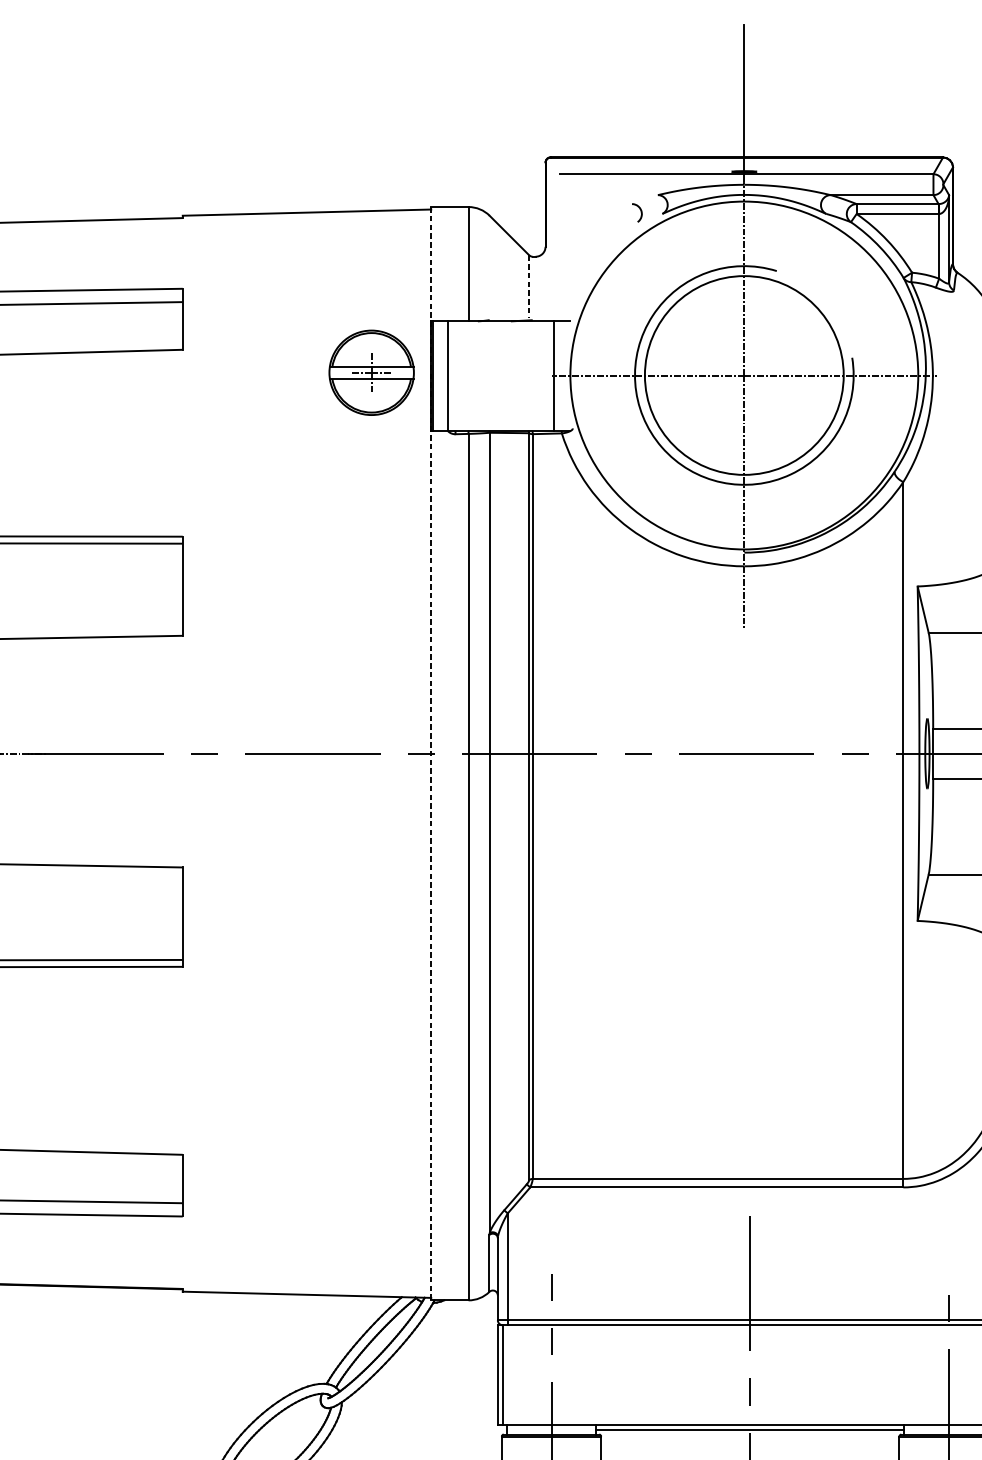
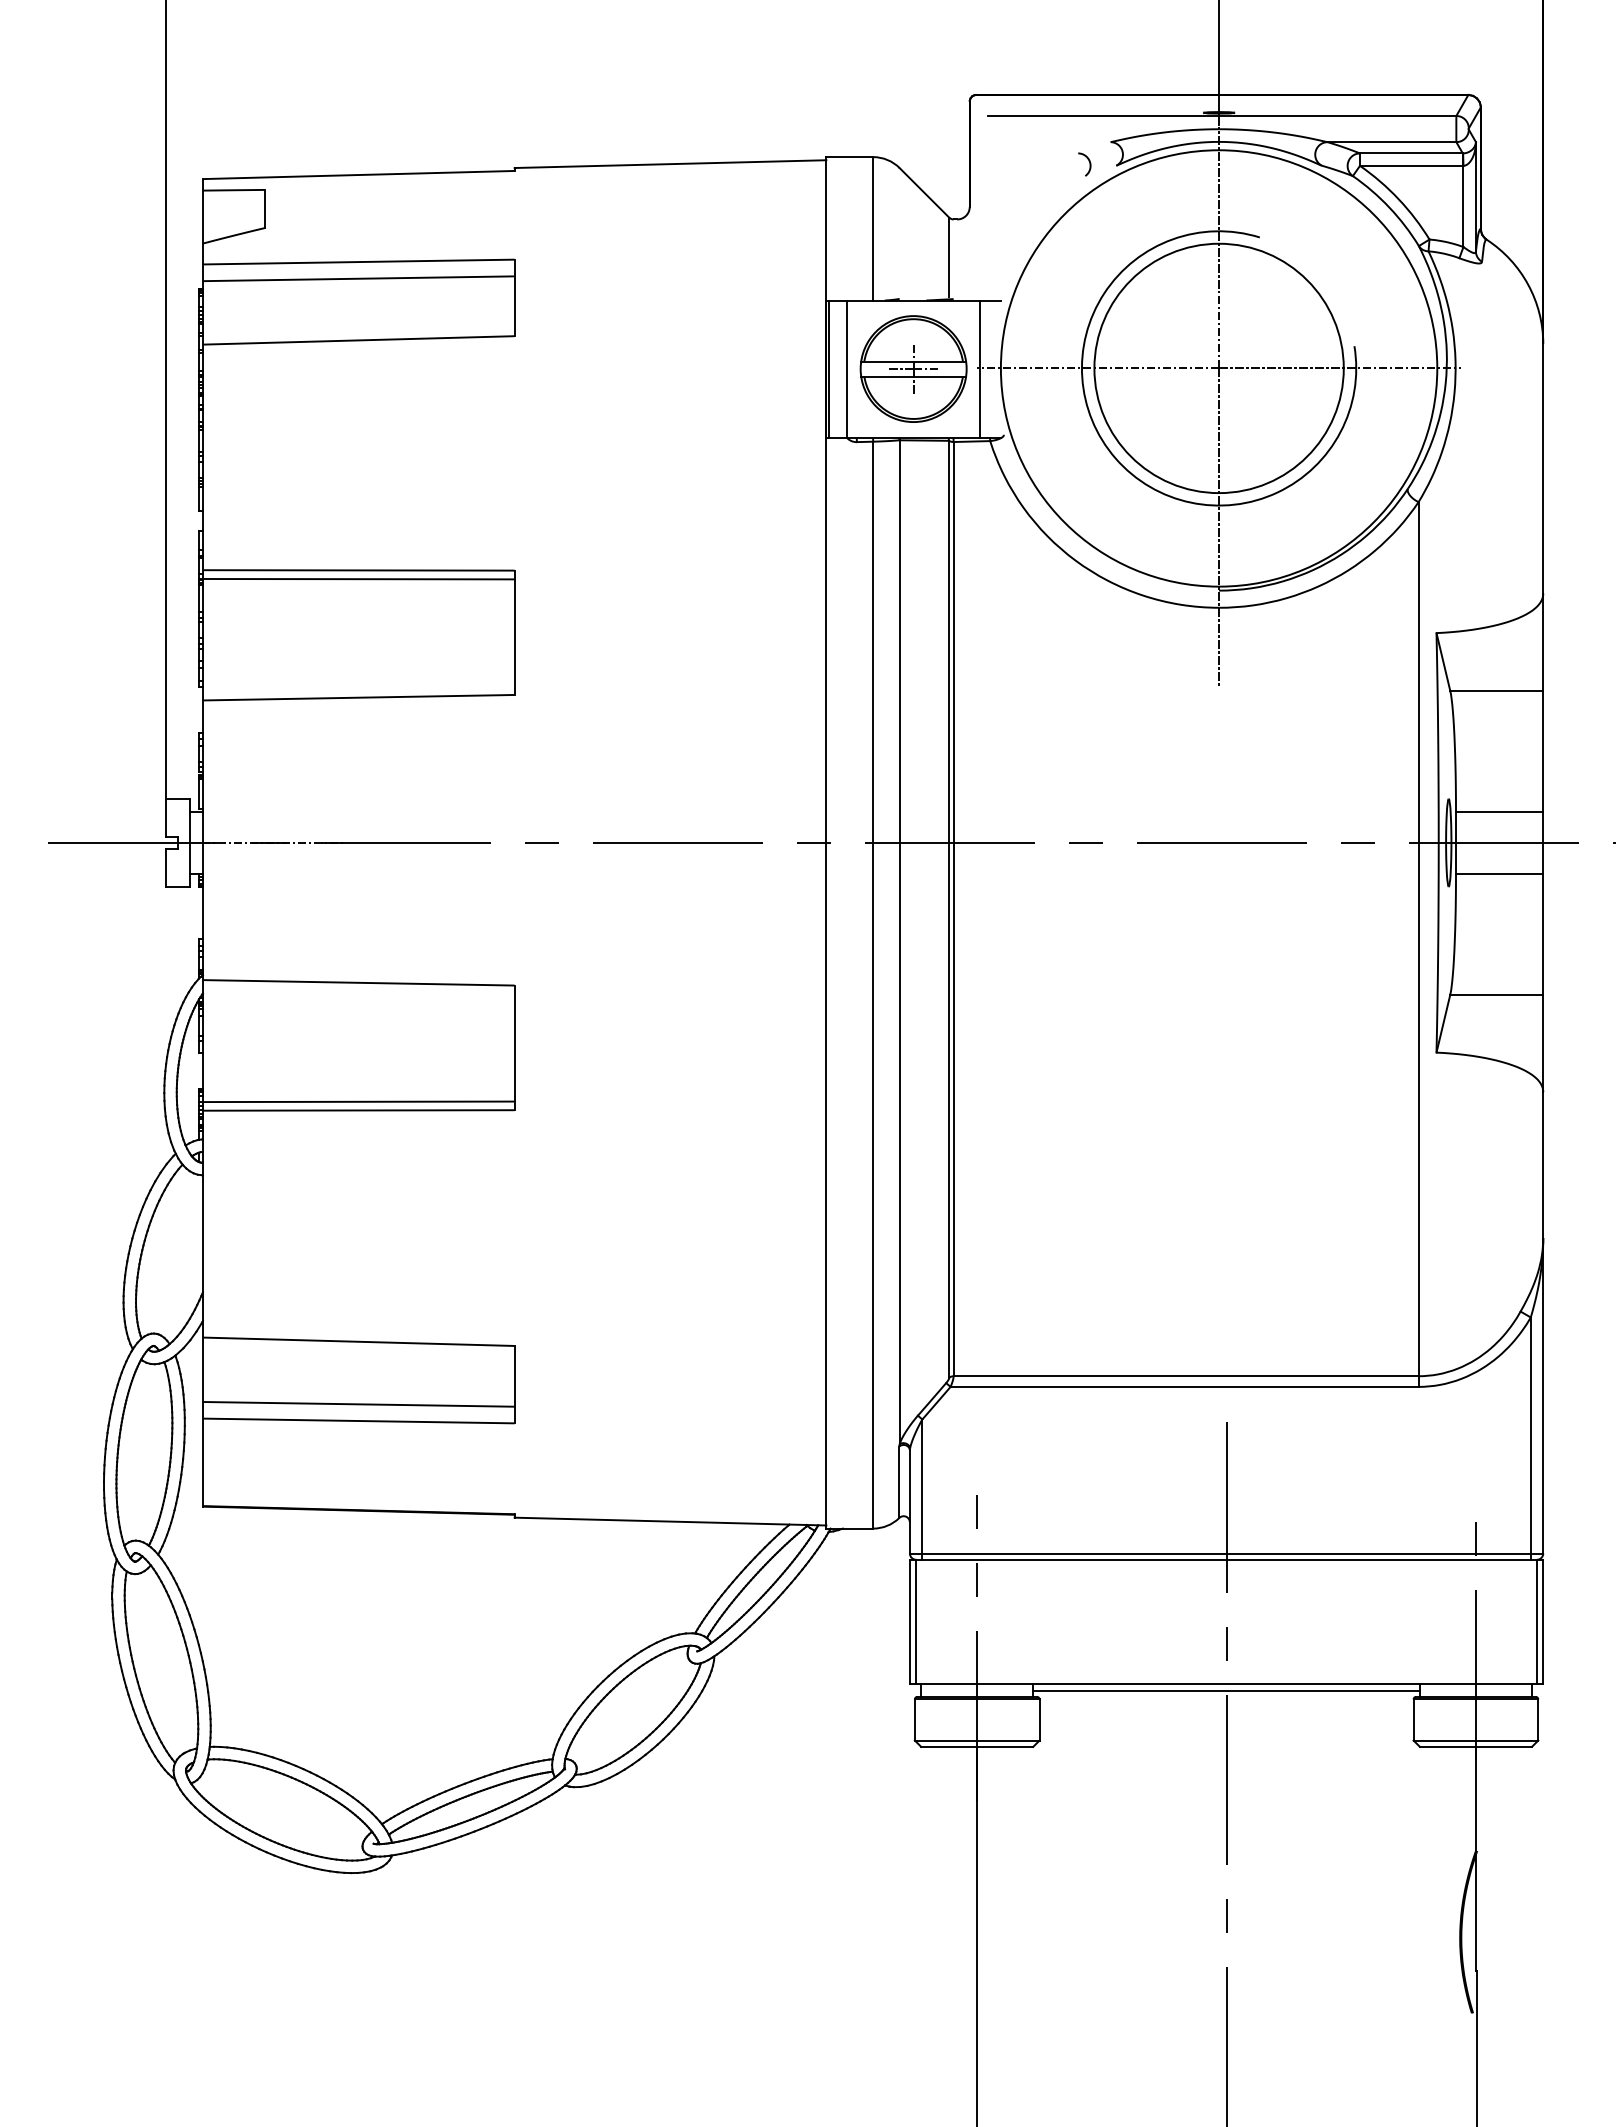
line: (529, 287) -> (949, 257), dashed -> solid
part: (371, 372) -> (913, 368), moved
line: (431, 753) -> (826, 842), dashed -> solid

